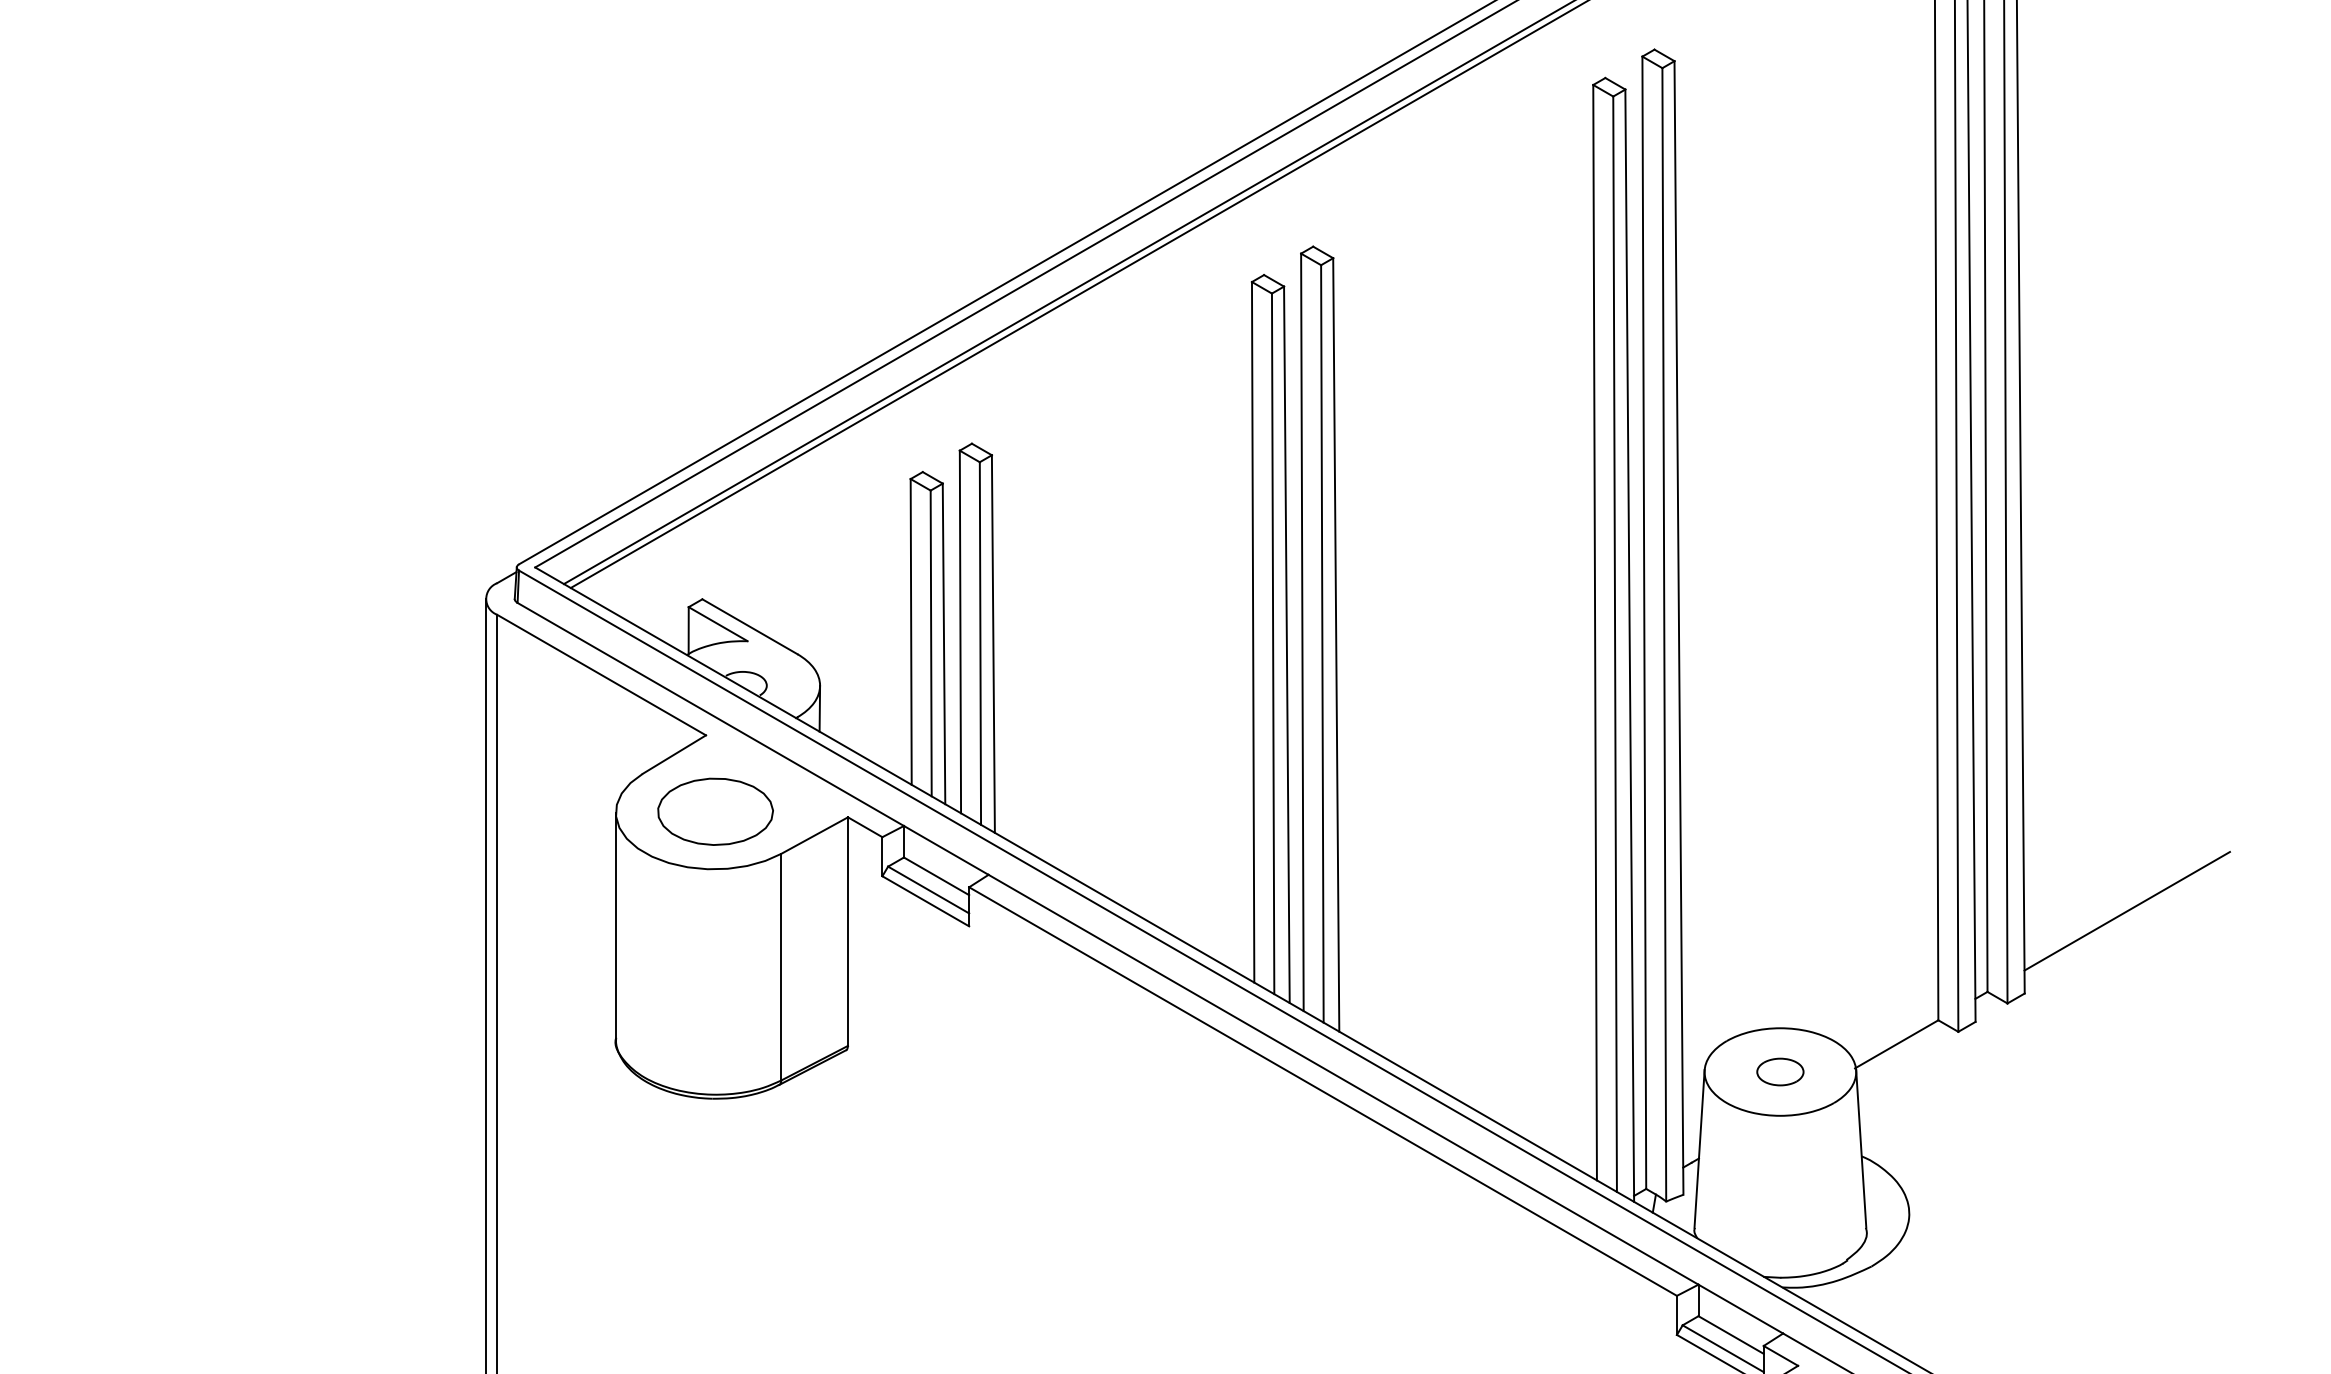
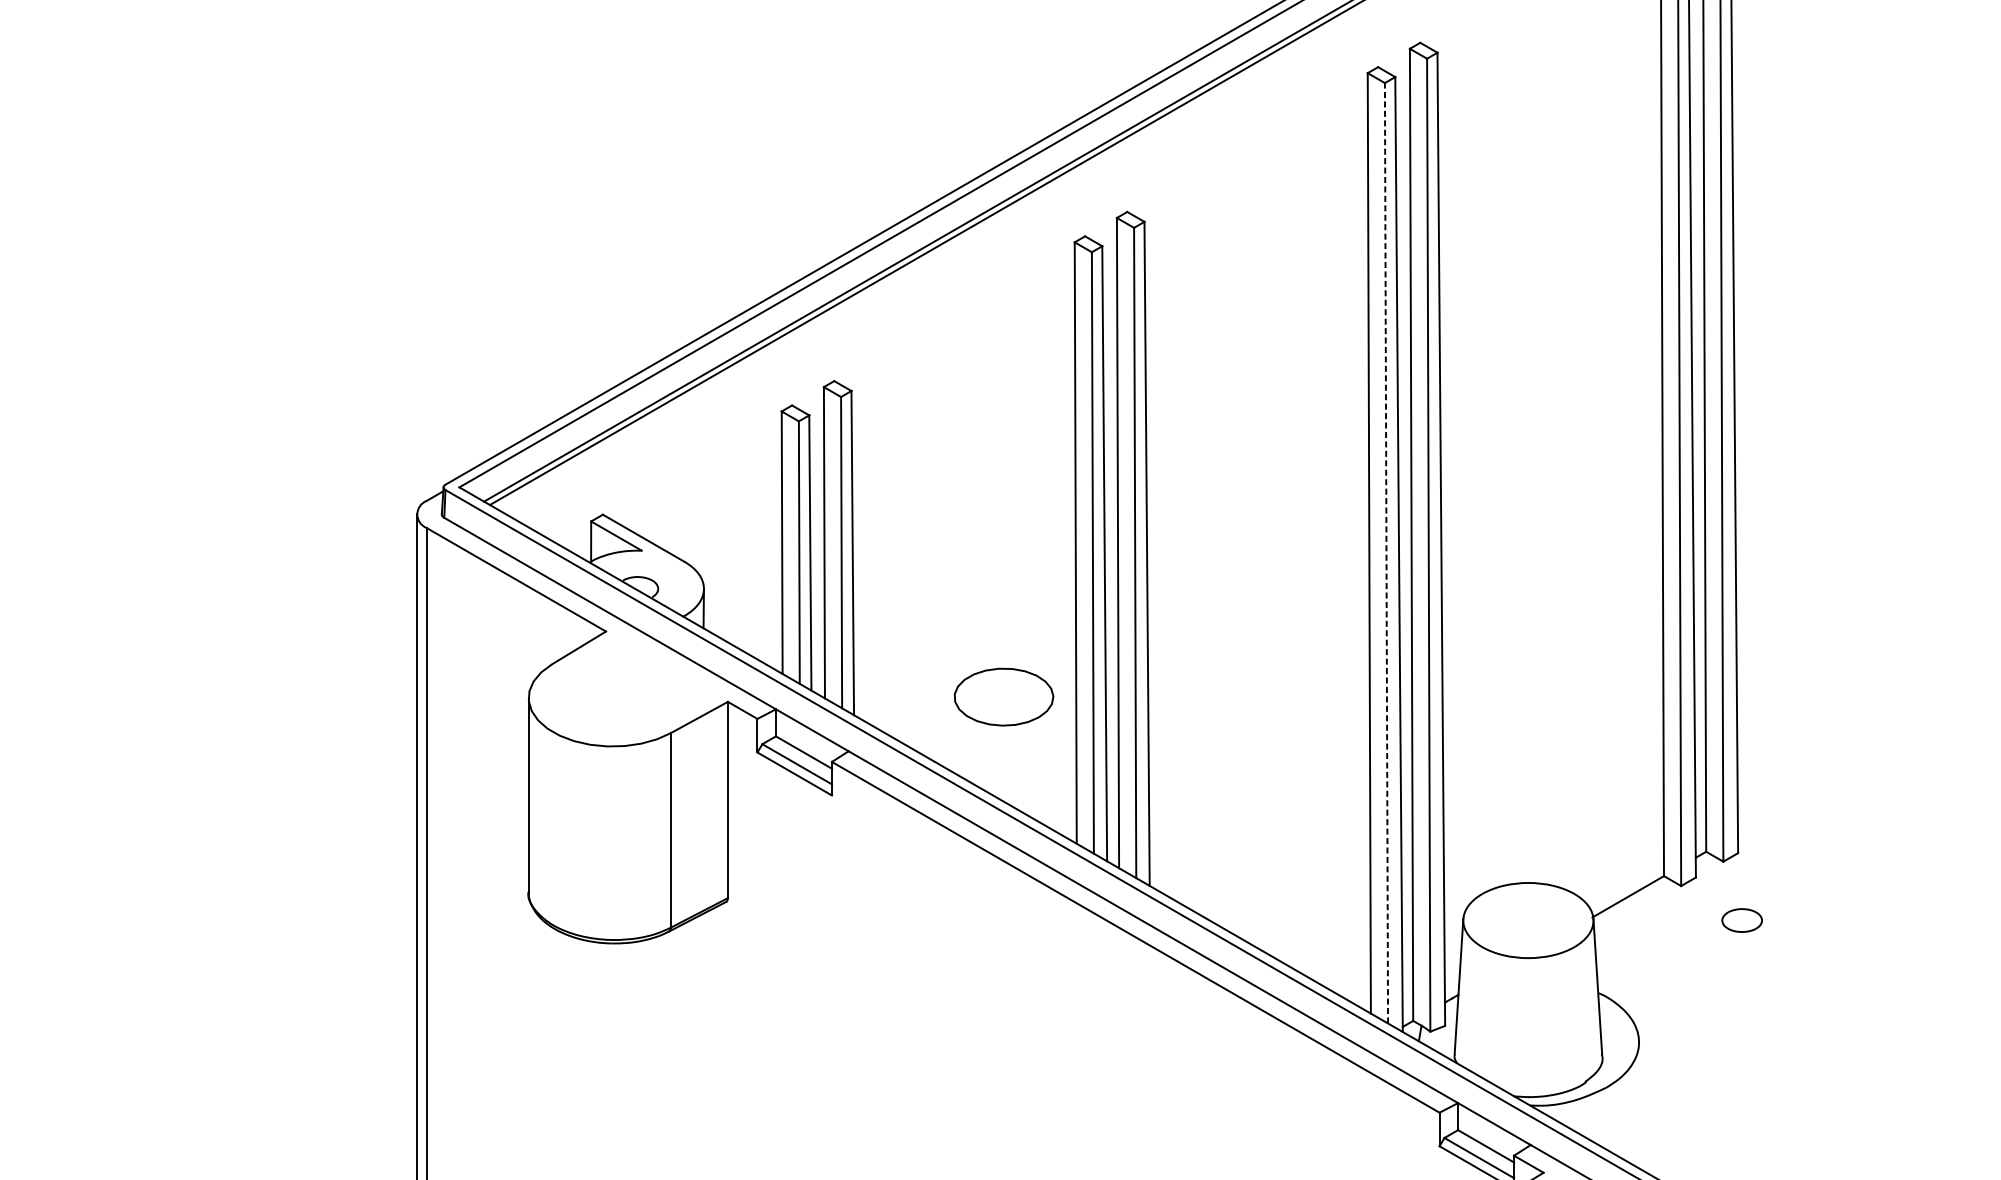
line: (1615, 644) -> (1386, 553), solid -> dashed
part: (715, 811) -> (1003, 696), moved
line: (2126, 910) -> (1825, 781), removed
part: (1780, 1071) -> (1742, 920), moved

